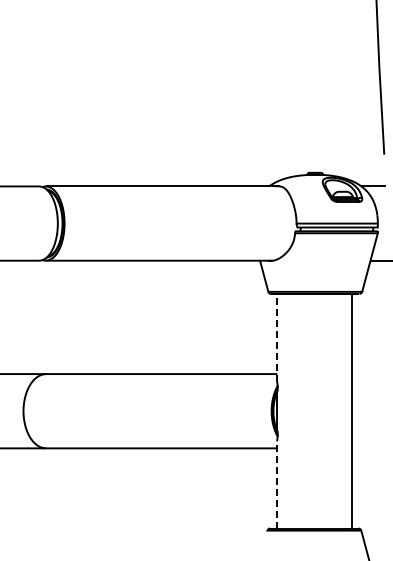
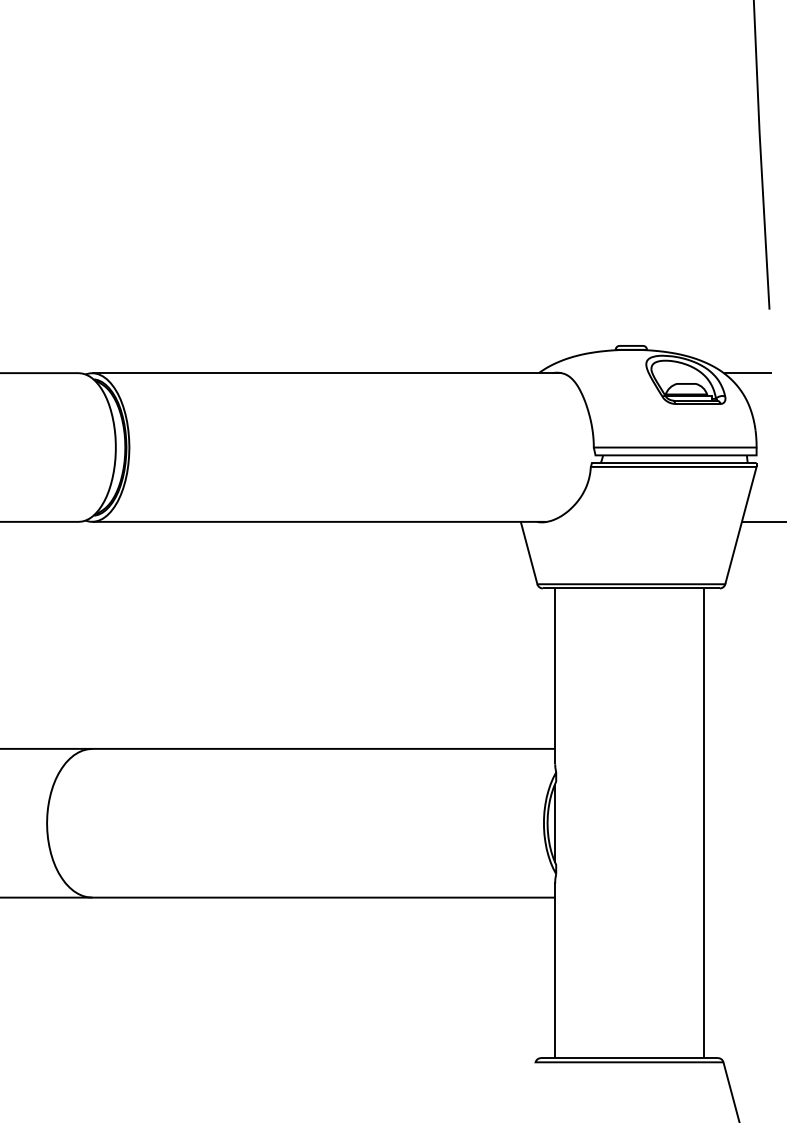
line: (277, 337) -> (555, 675), dashed -> solid
line: (277, 484) -> (555, 969), dashed -> solid

